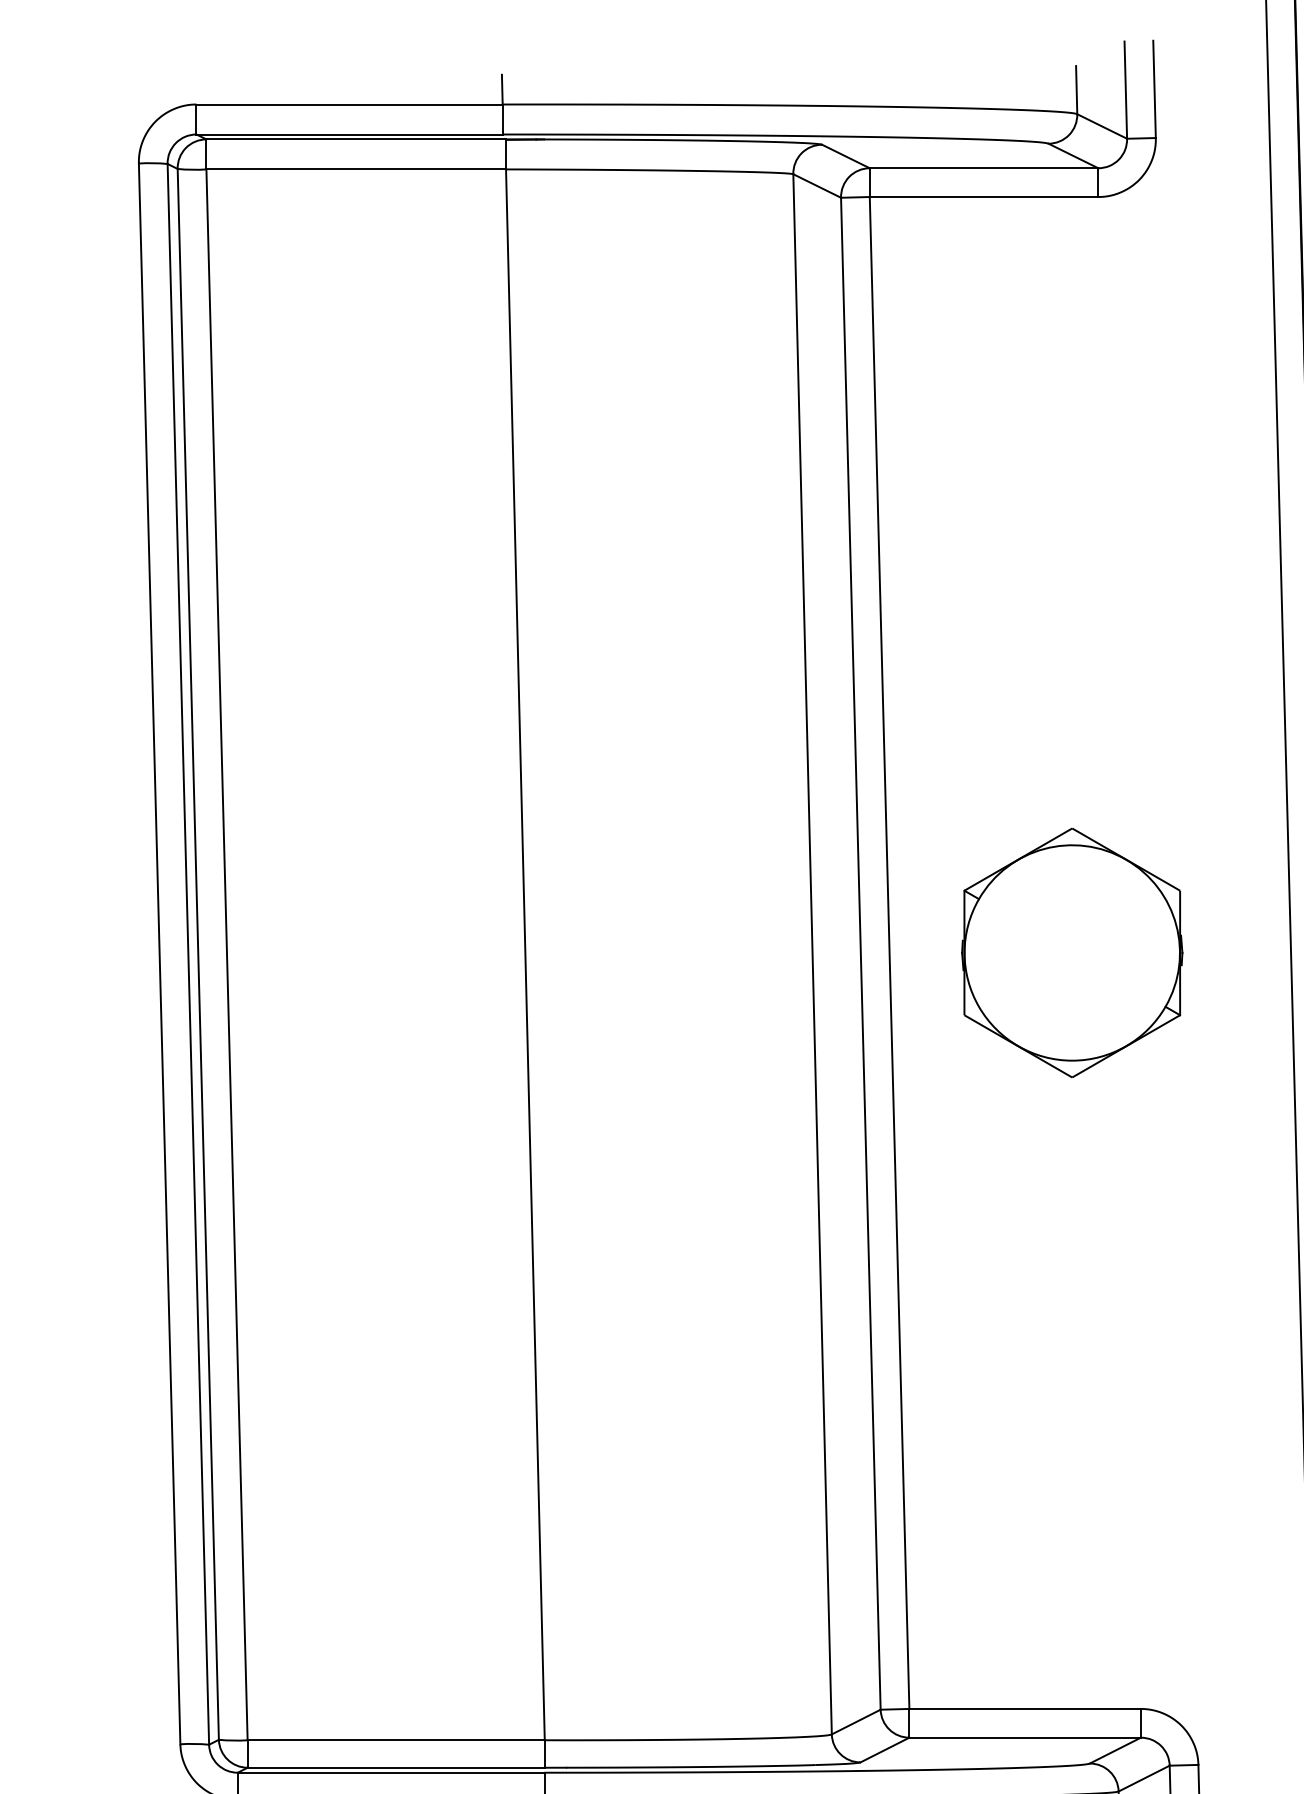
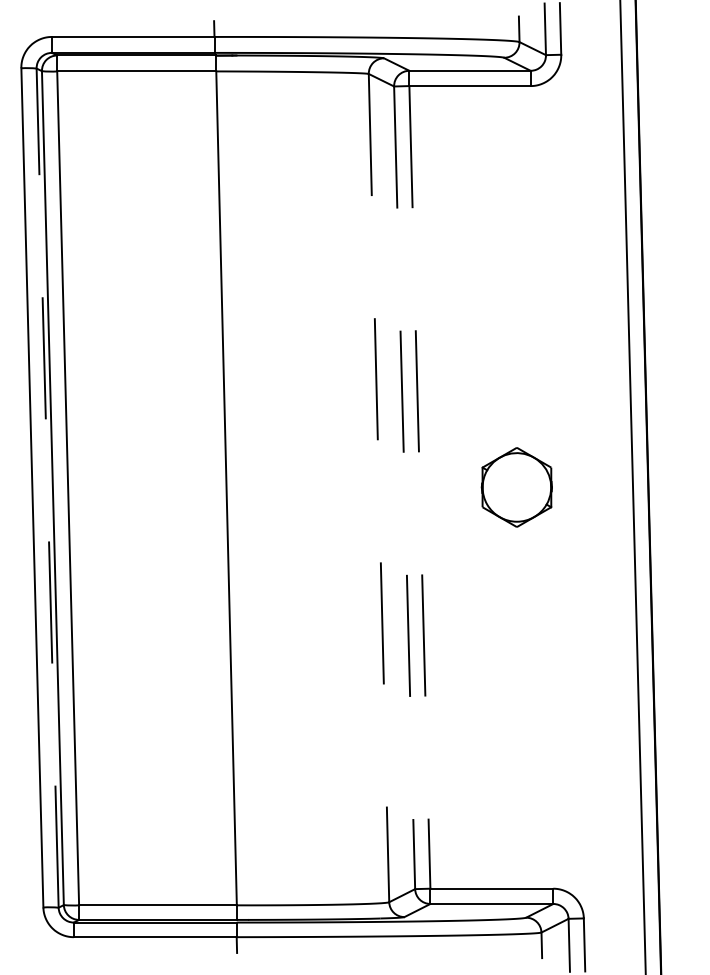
line: (888, 953) -> (419, 487), solid -> dashed
part: (1071, 953) -> (516, 487), size x0.6
line: (188, 955) -> (47, 488), solid -> dashed
line: (813, 955) -> (379, 488), solid -> dashed
line: (860, 955) -> (404, 488), solid -> dashed

